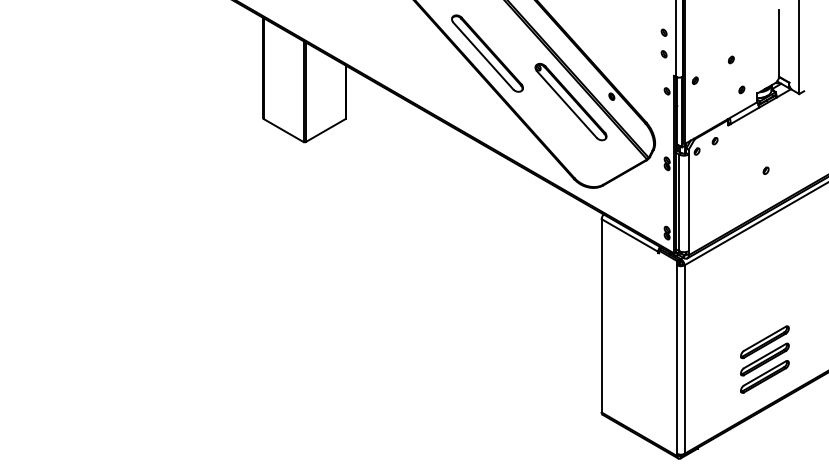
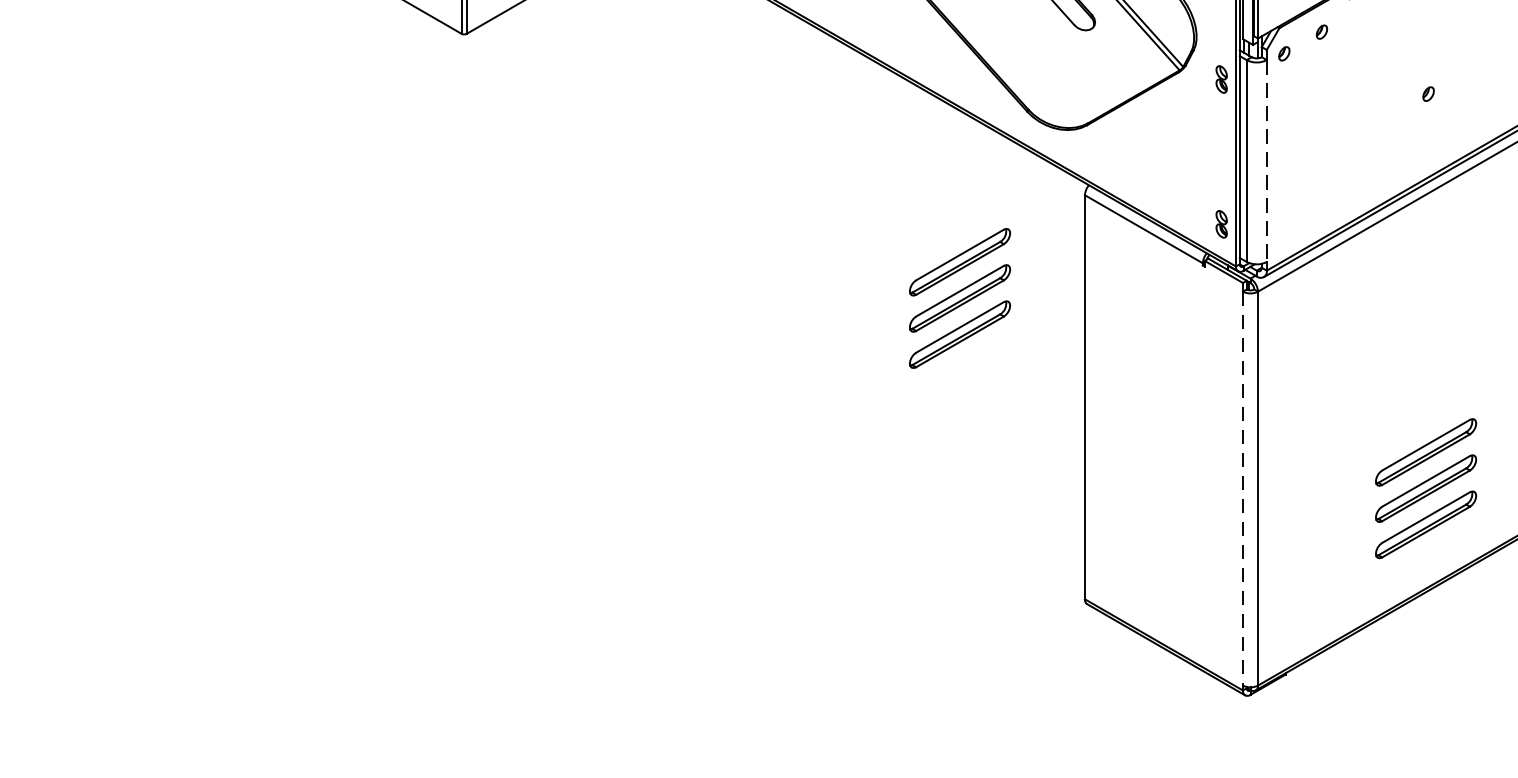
line: (688, 203) -> (1266, 162), solid -> dashed
part: (541, 268) -> (959, 298), added
line: (677, 360) -> (1243, 490), solid -> dashed

